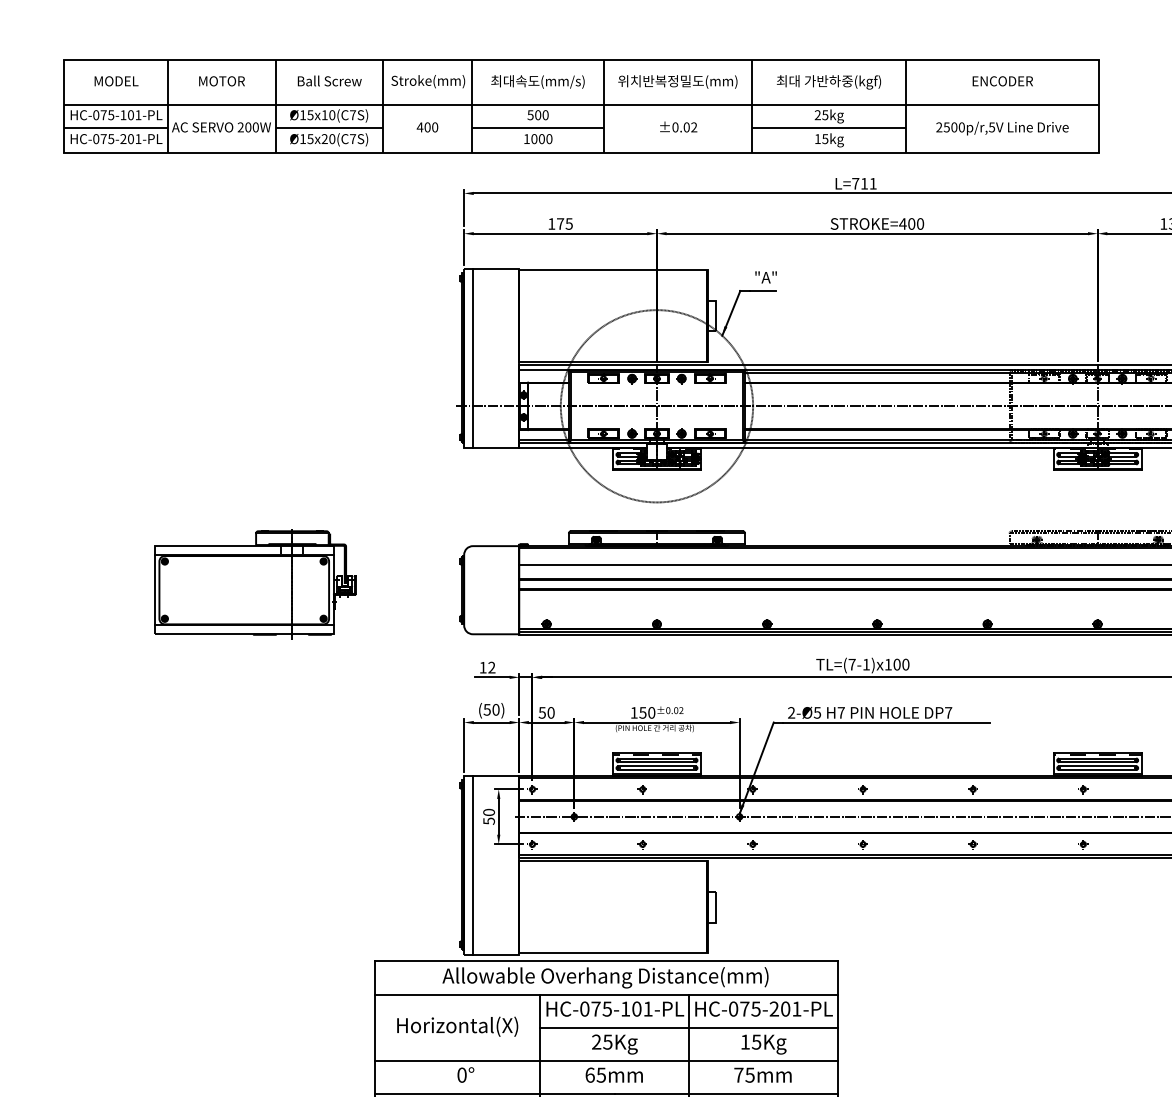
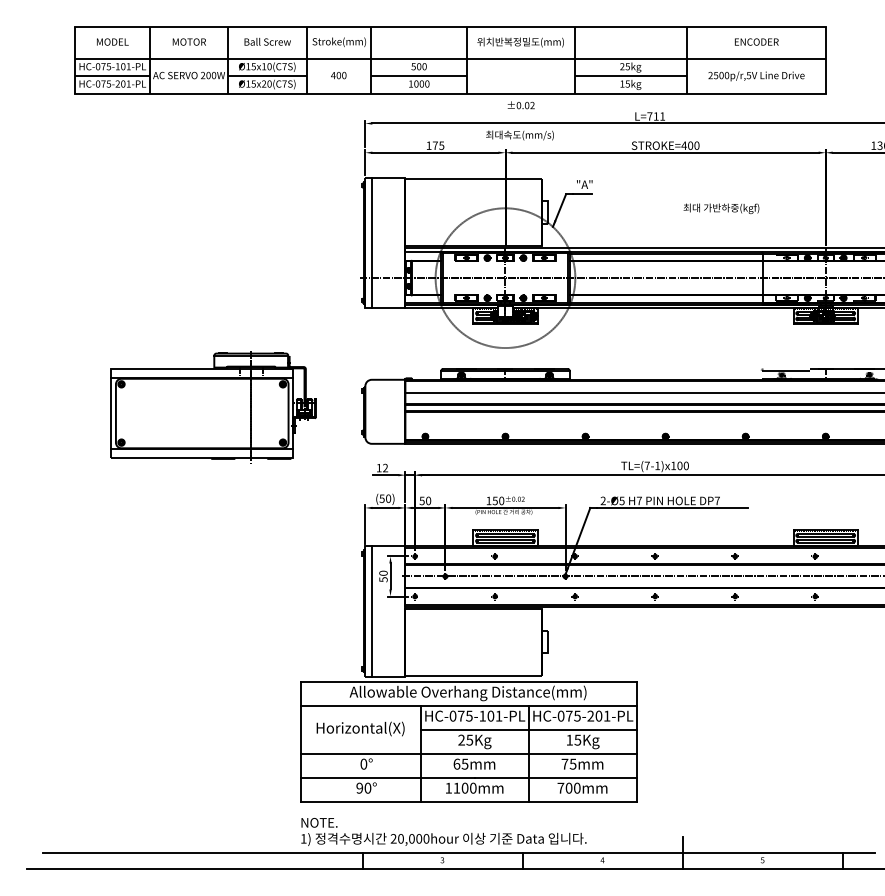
text: (537, 81) -> (519, 135), moved
text: (829, 81) -> (721, 208), moved
text: (677, 127) -> (520, 105), moved
part: (255, 584) -> (213, 407), size x1.4

